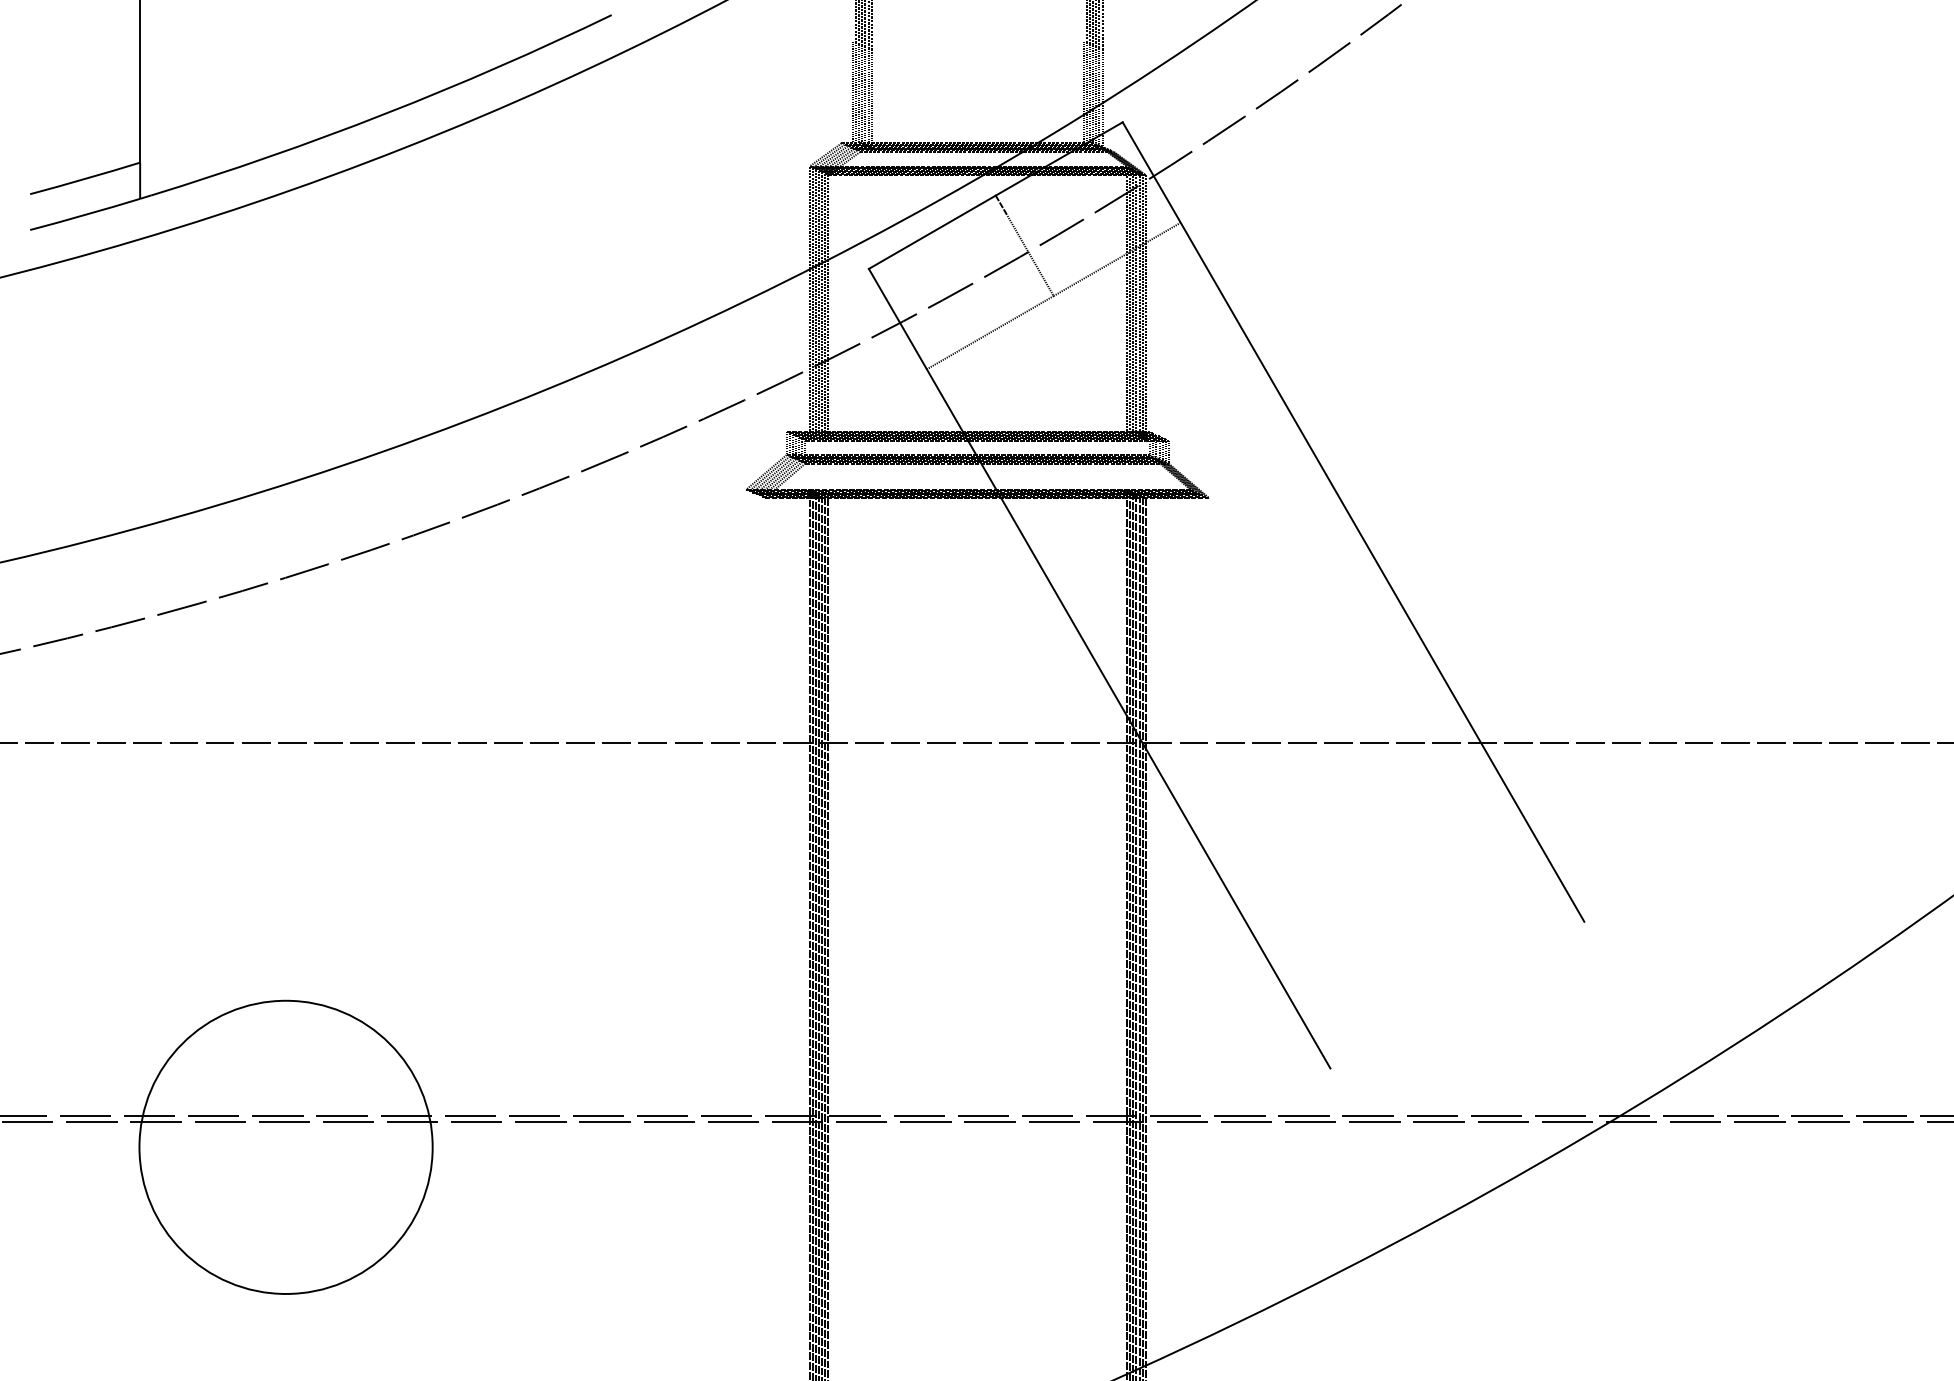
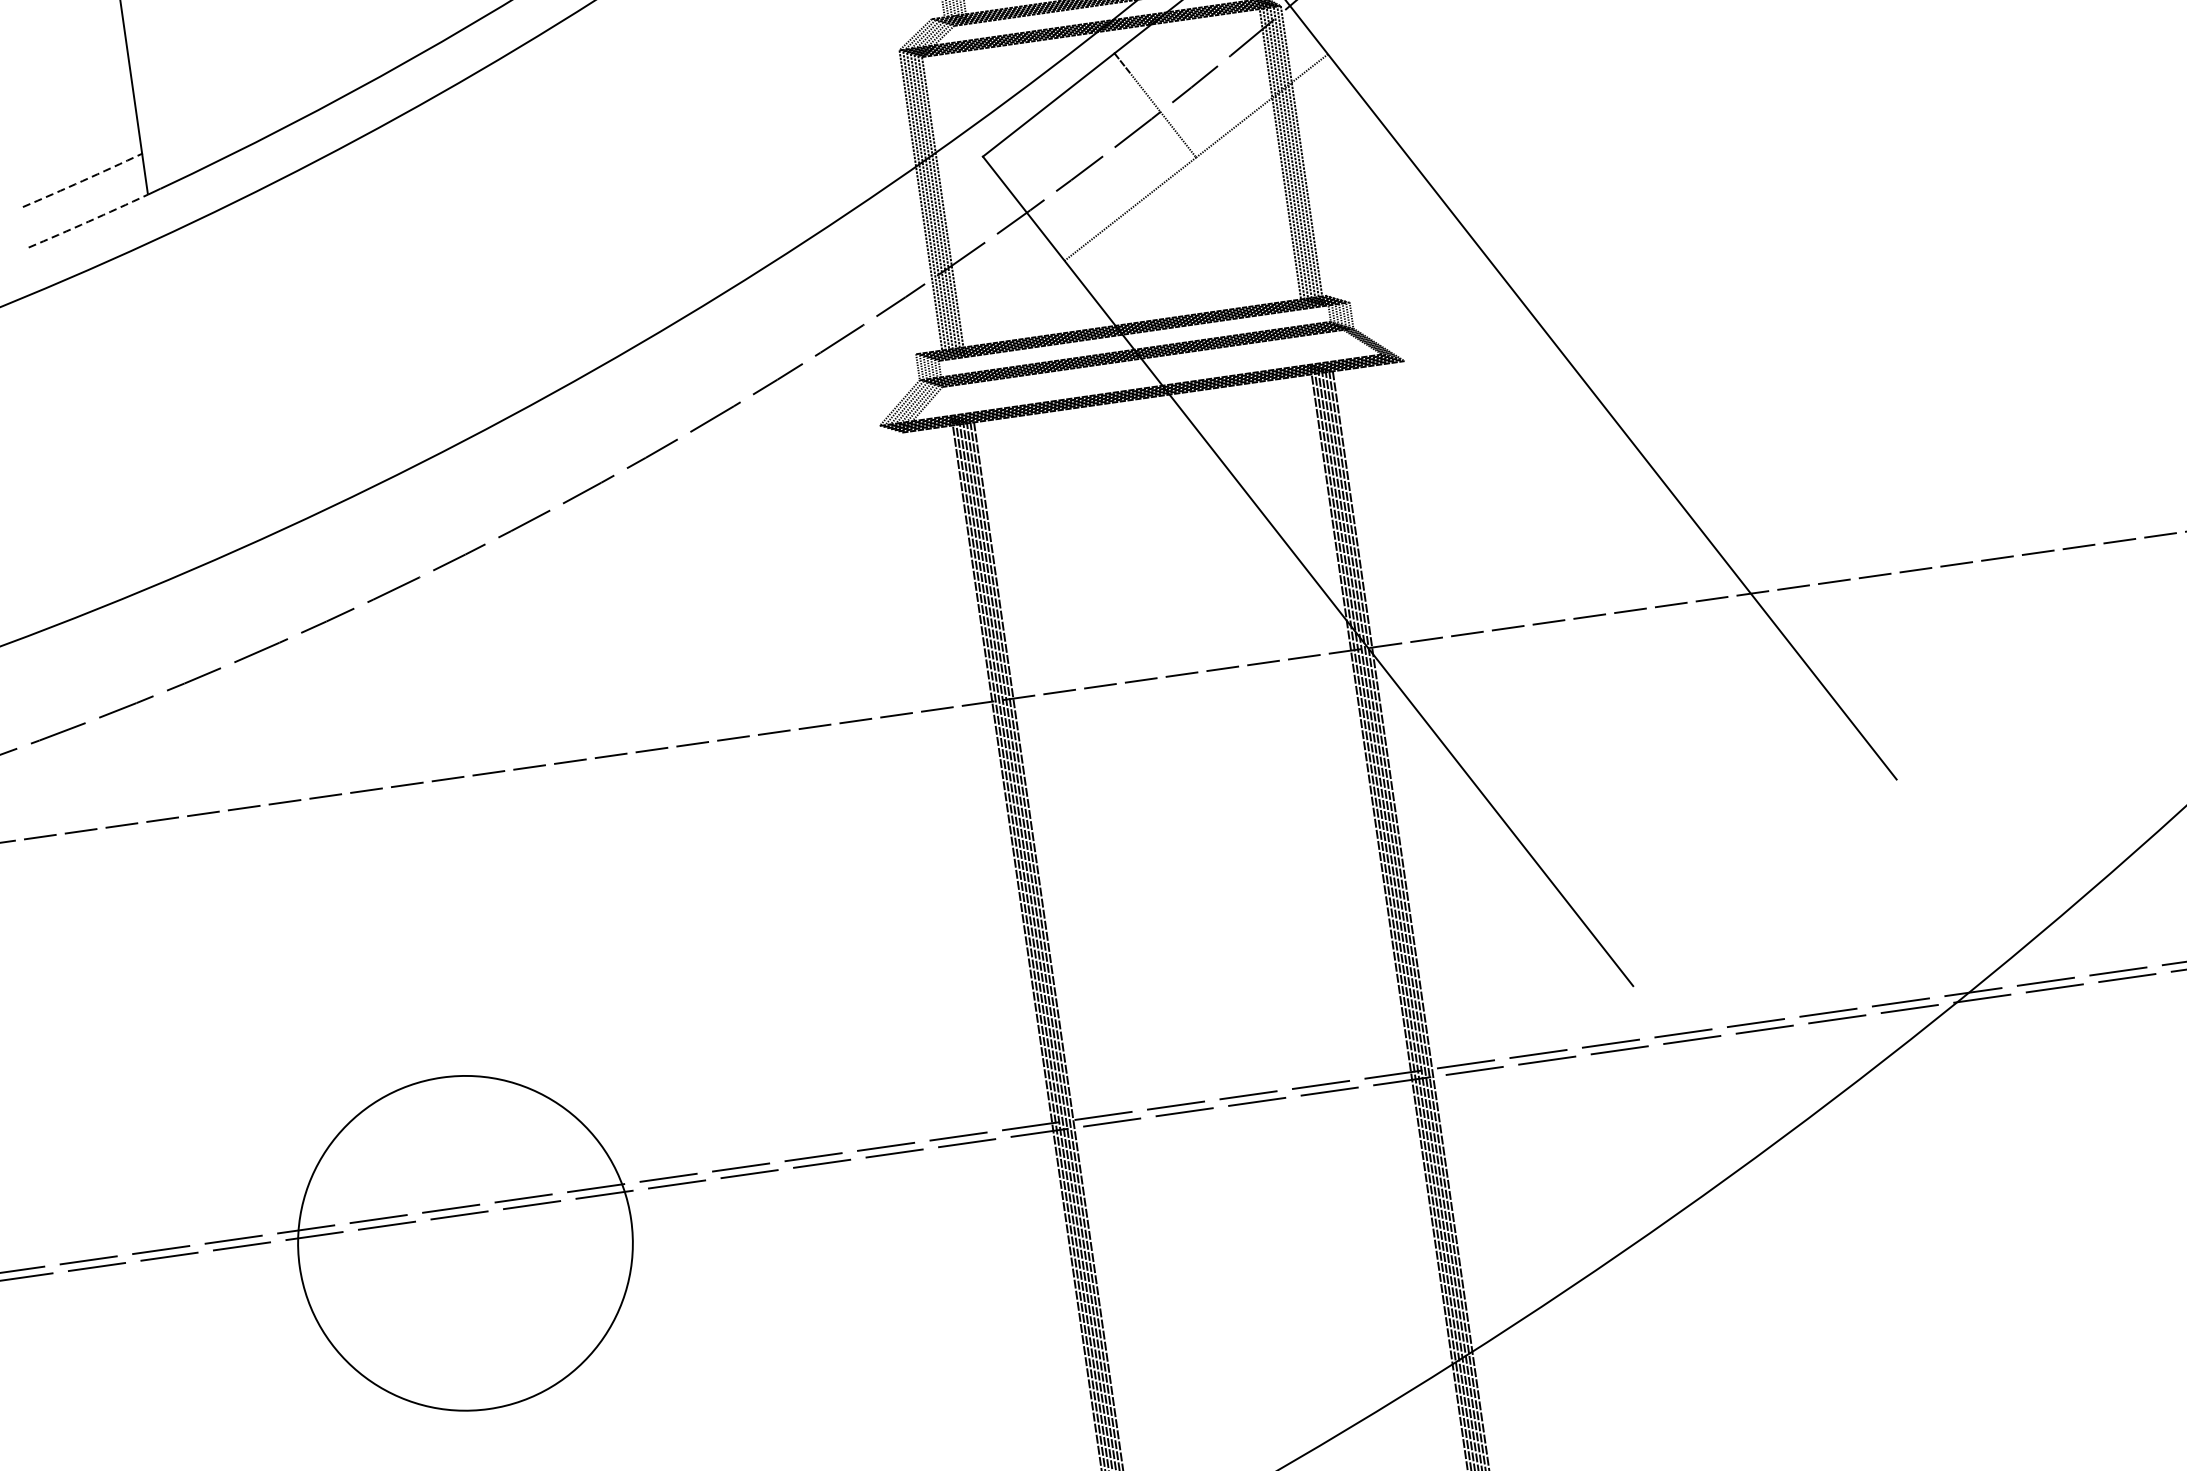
arc: (85, 178) -> (82, 180), solid -> dashed
arc: (85, 214) -> (88, 221), solid -> dashed

